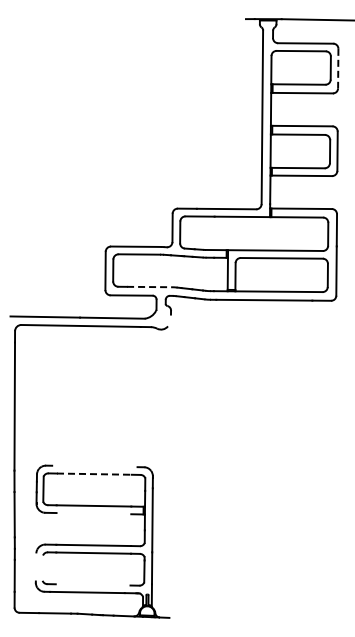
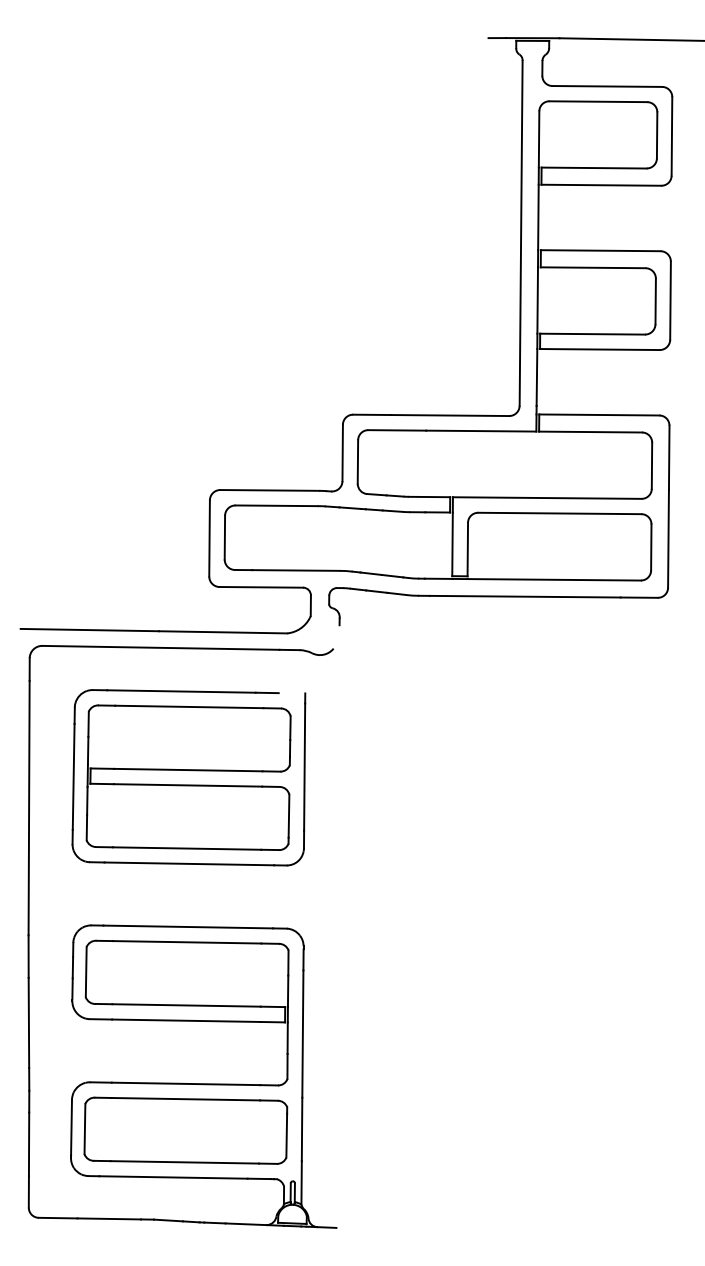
line: (338, 68) -> (672, 136), dashed -> solid
line: (149, 287) -> (296, 571), dashed -> solid
part: (94, 391) -> (187, 778), added
line: (94, 466) -> (187, 927), added
line: (94, 474) -> (187, 942), dashed -> solid
line: (93, 513) -> (185, 1020), added
line: (35, 567) -> (70, 1127), added
line: (42, 567) -> (84, 1127), added
line: (92, 584) -> (183, 1161), added

